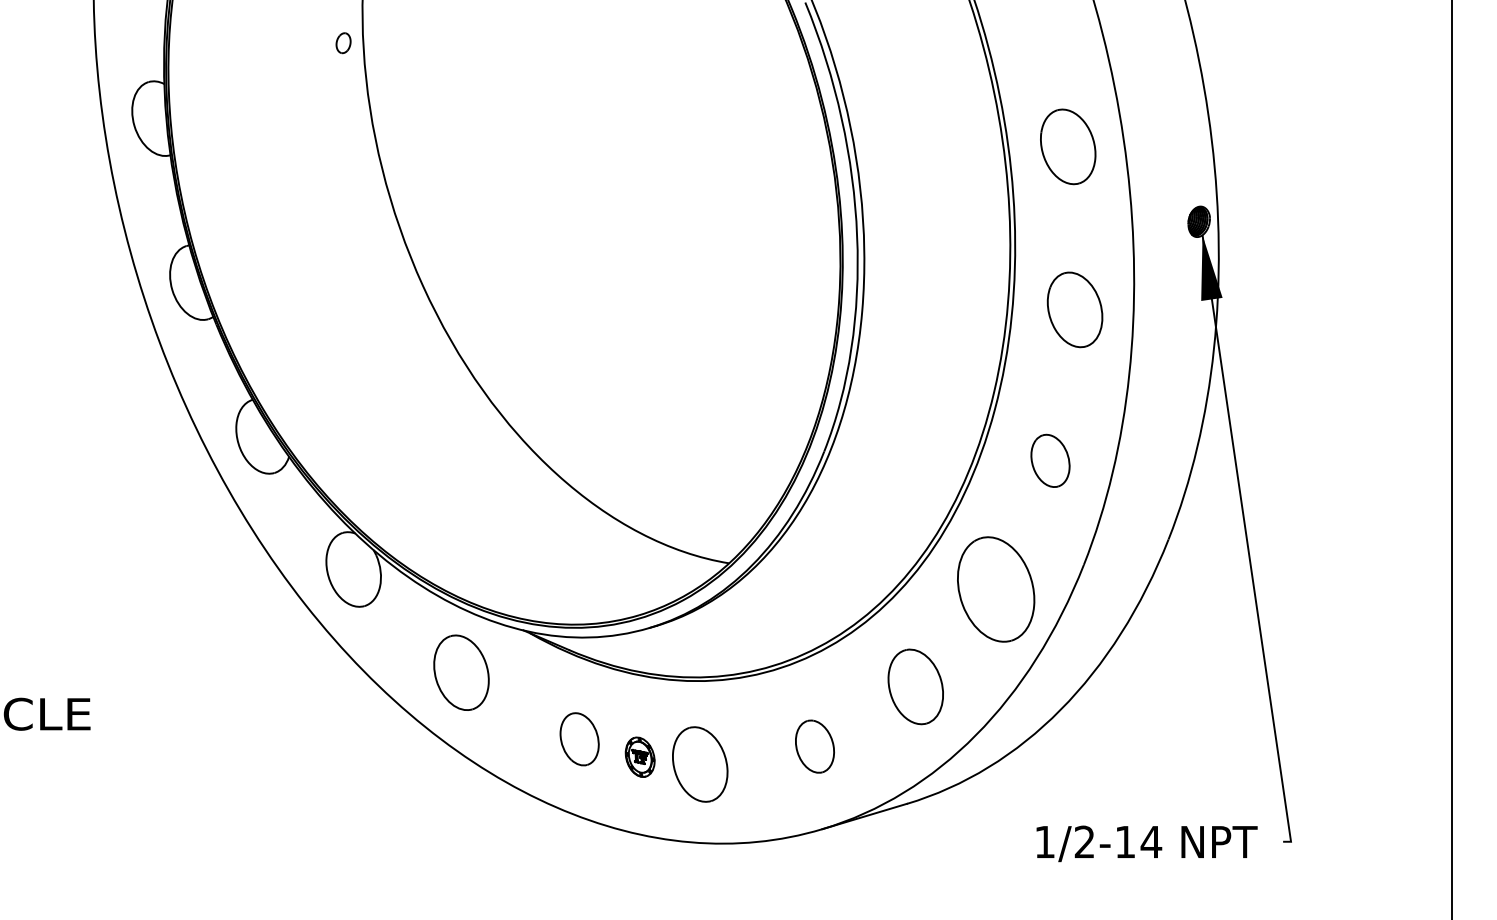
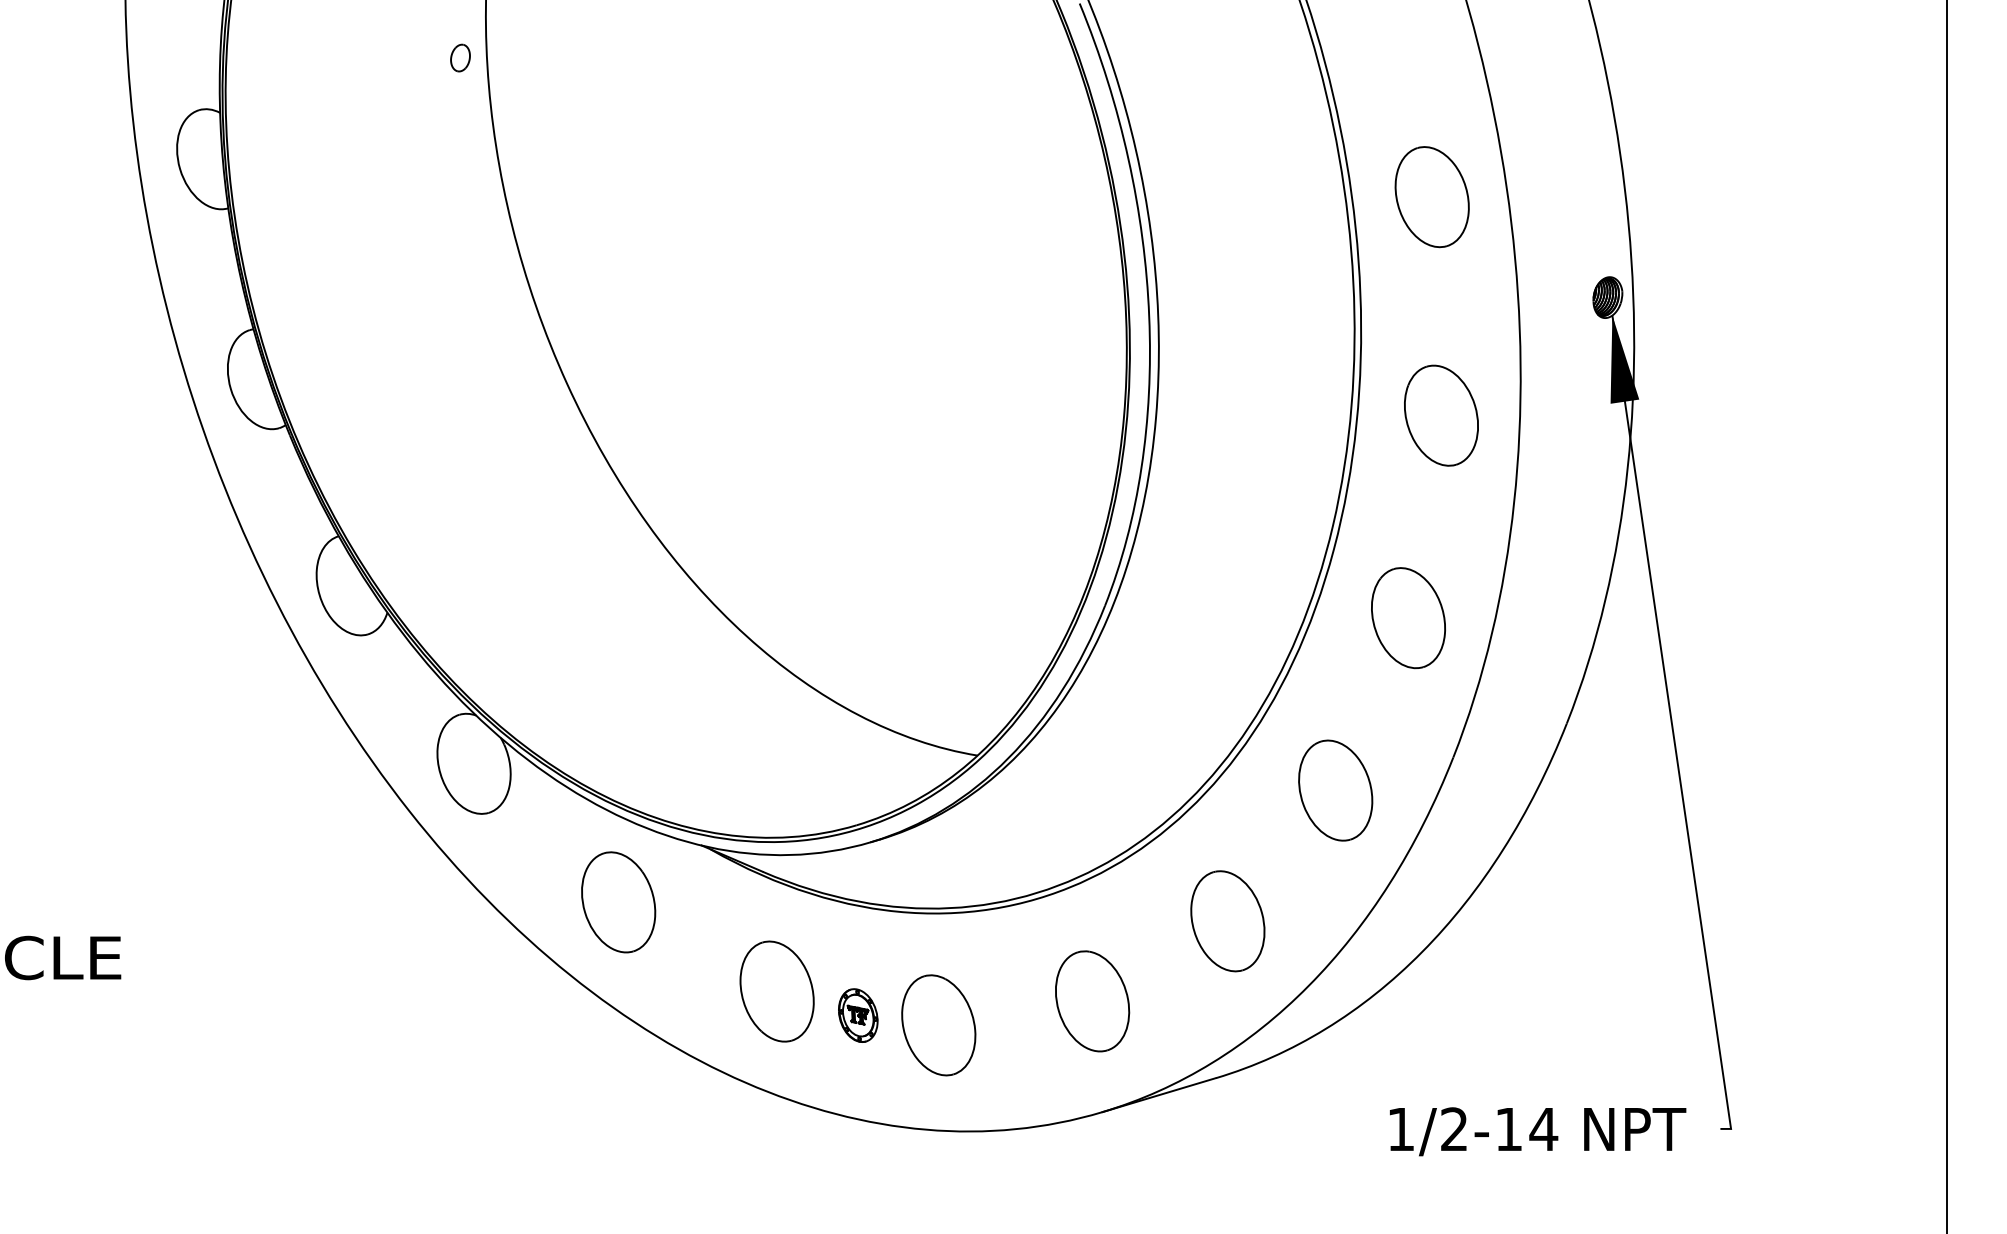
part: (1050, 461) -> (1408, 618), size x1.43
part: (996, 589) -> (1335, 790), size x0.71
part: (579, 739) -> (776, 991), size x1.43
part: (814, 746) -> (1092, 1001), size x1.43

